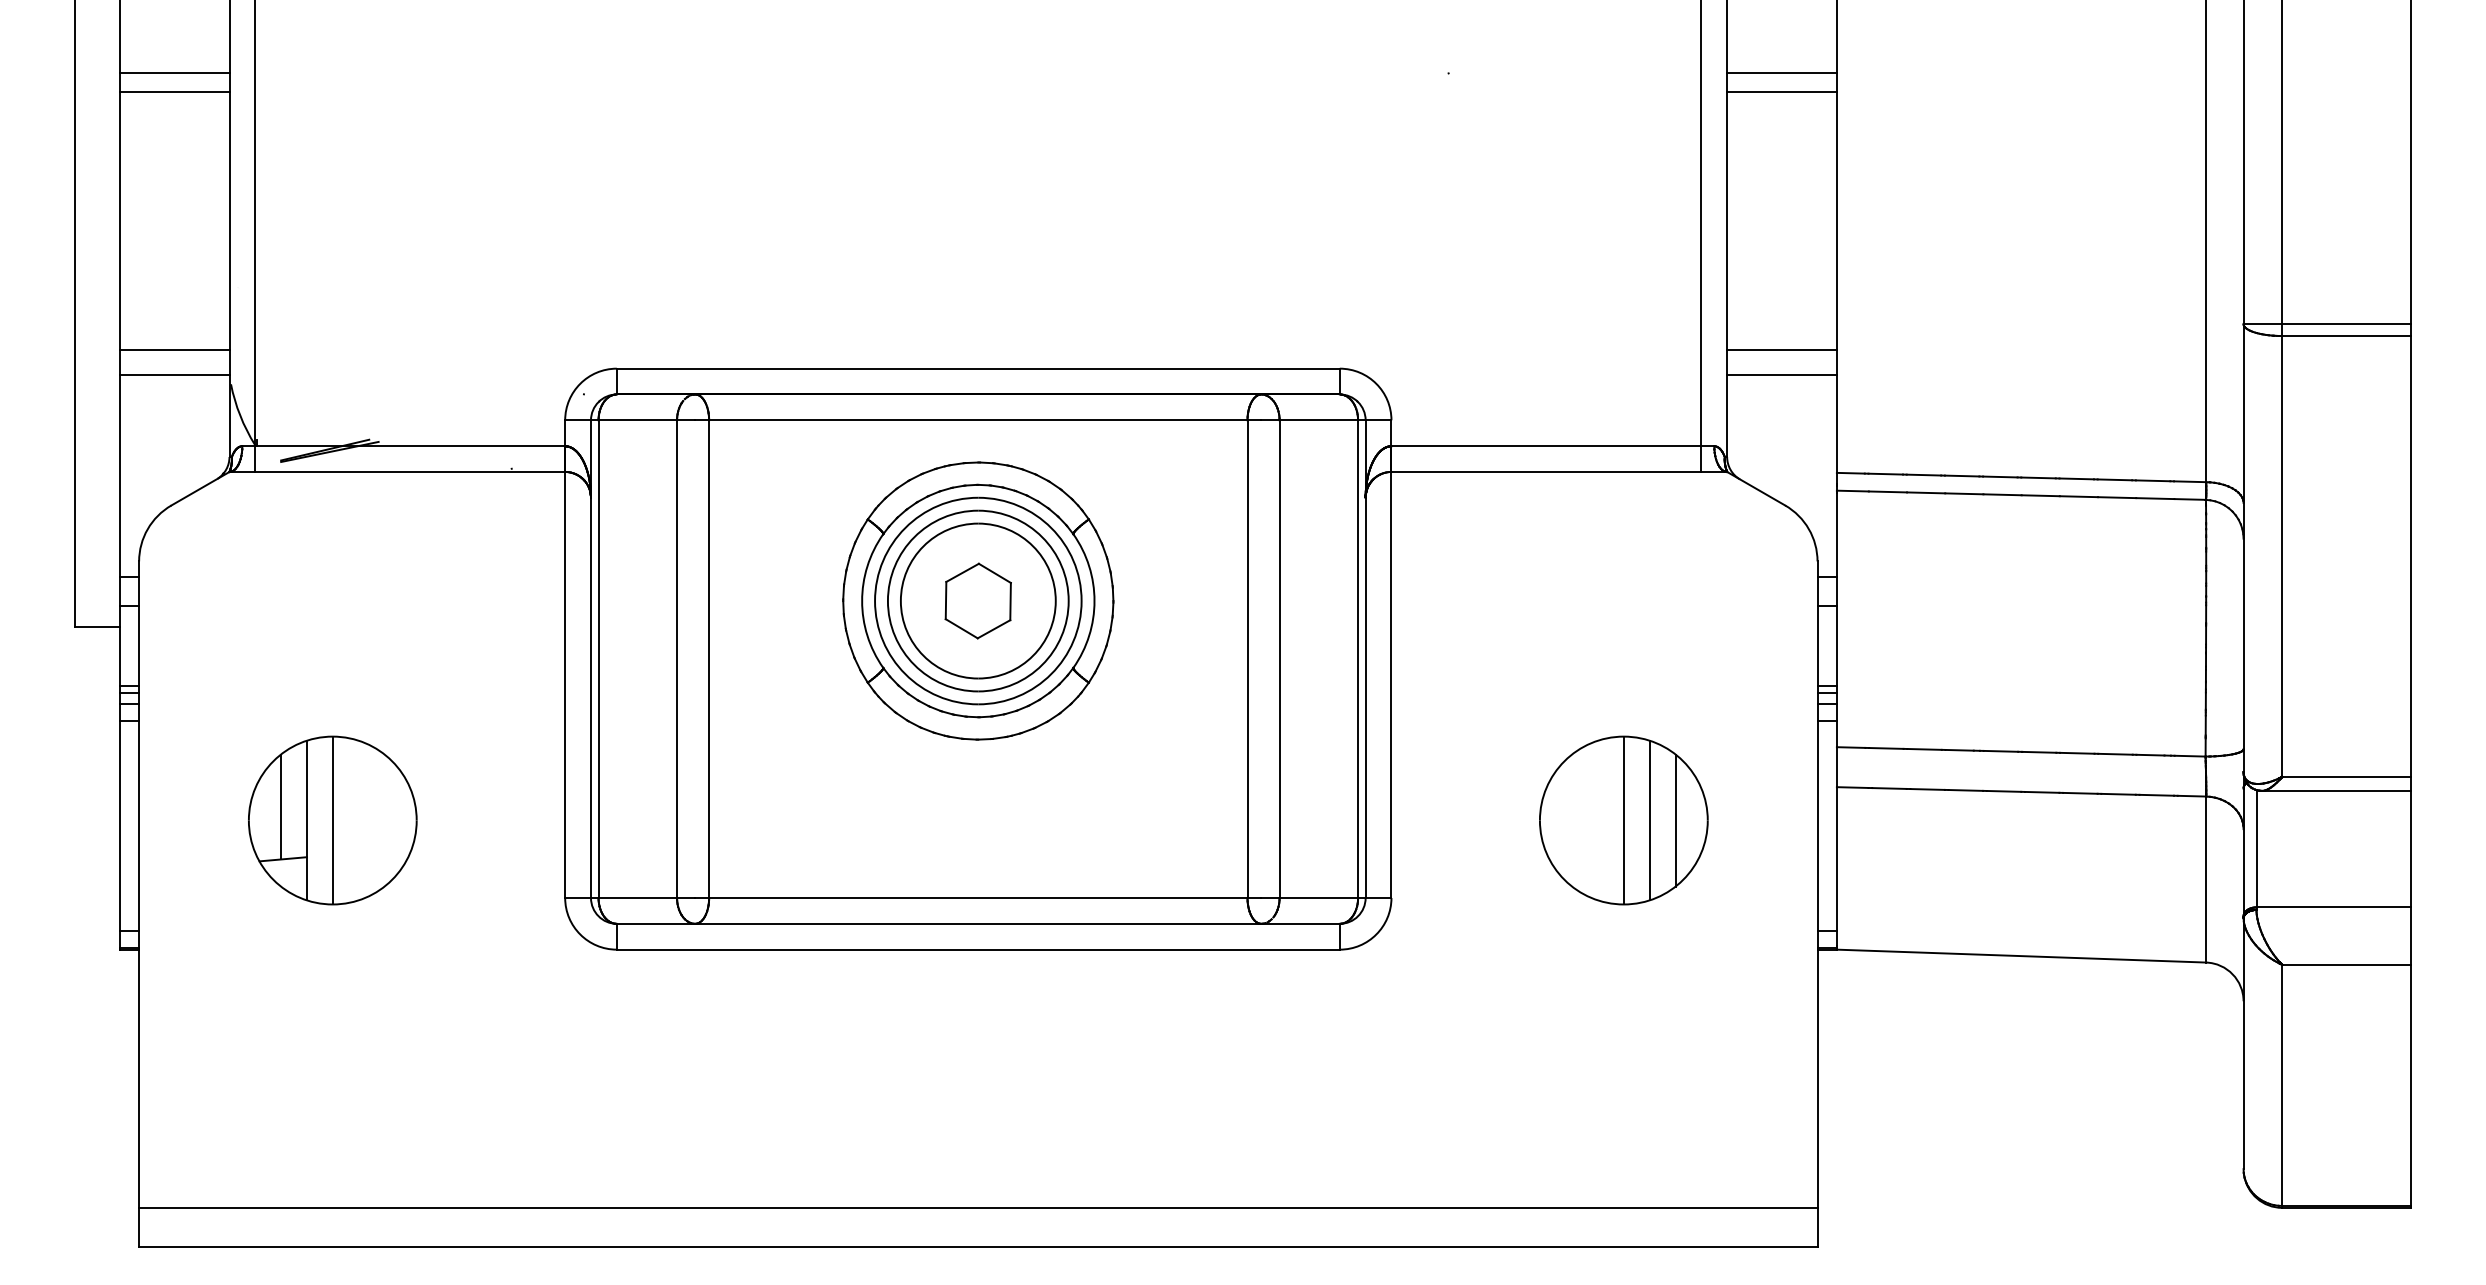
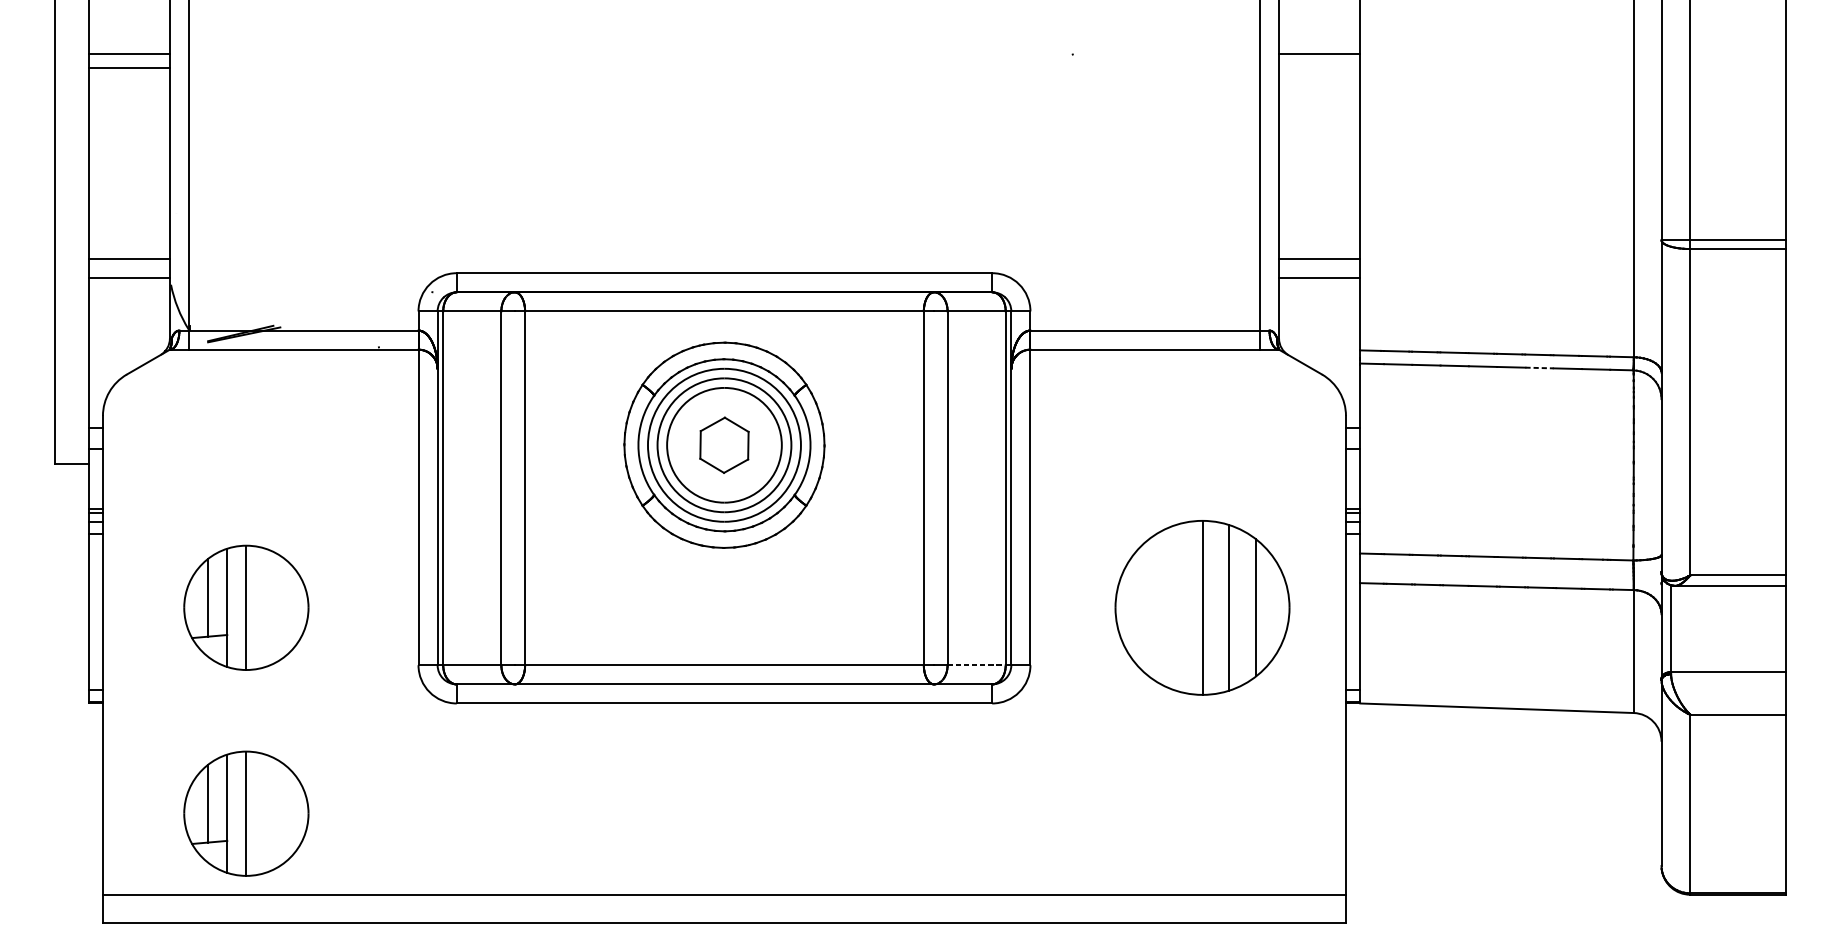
line: (1781, 91) -> (1319, 67), removed
line: (2079, 496) -> (1540, 367), solid -> dashed
part: (1623, 820) -> (1202, 607), size x1.4
line: (1319, 898) -> (977, 665), solid -> dashed
part: (332, 1098) -> (246, 813), added

